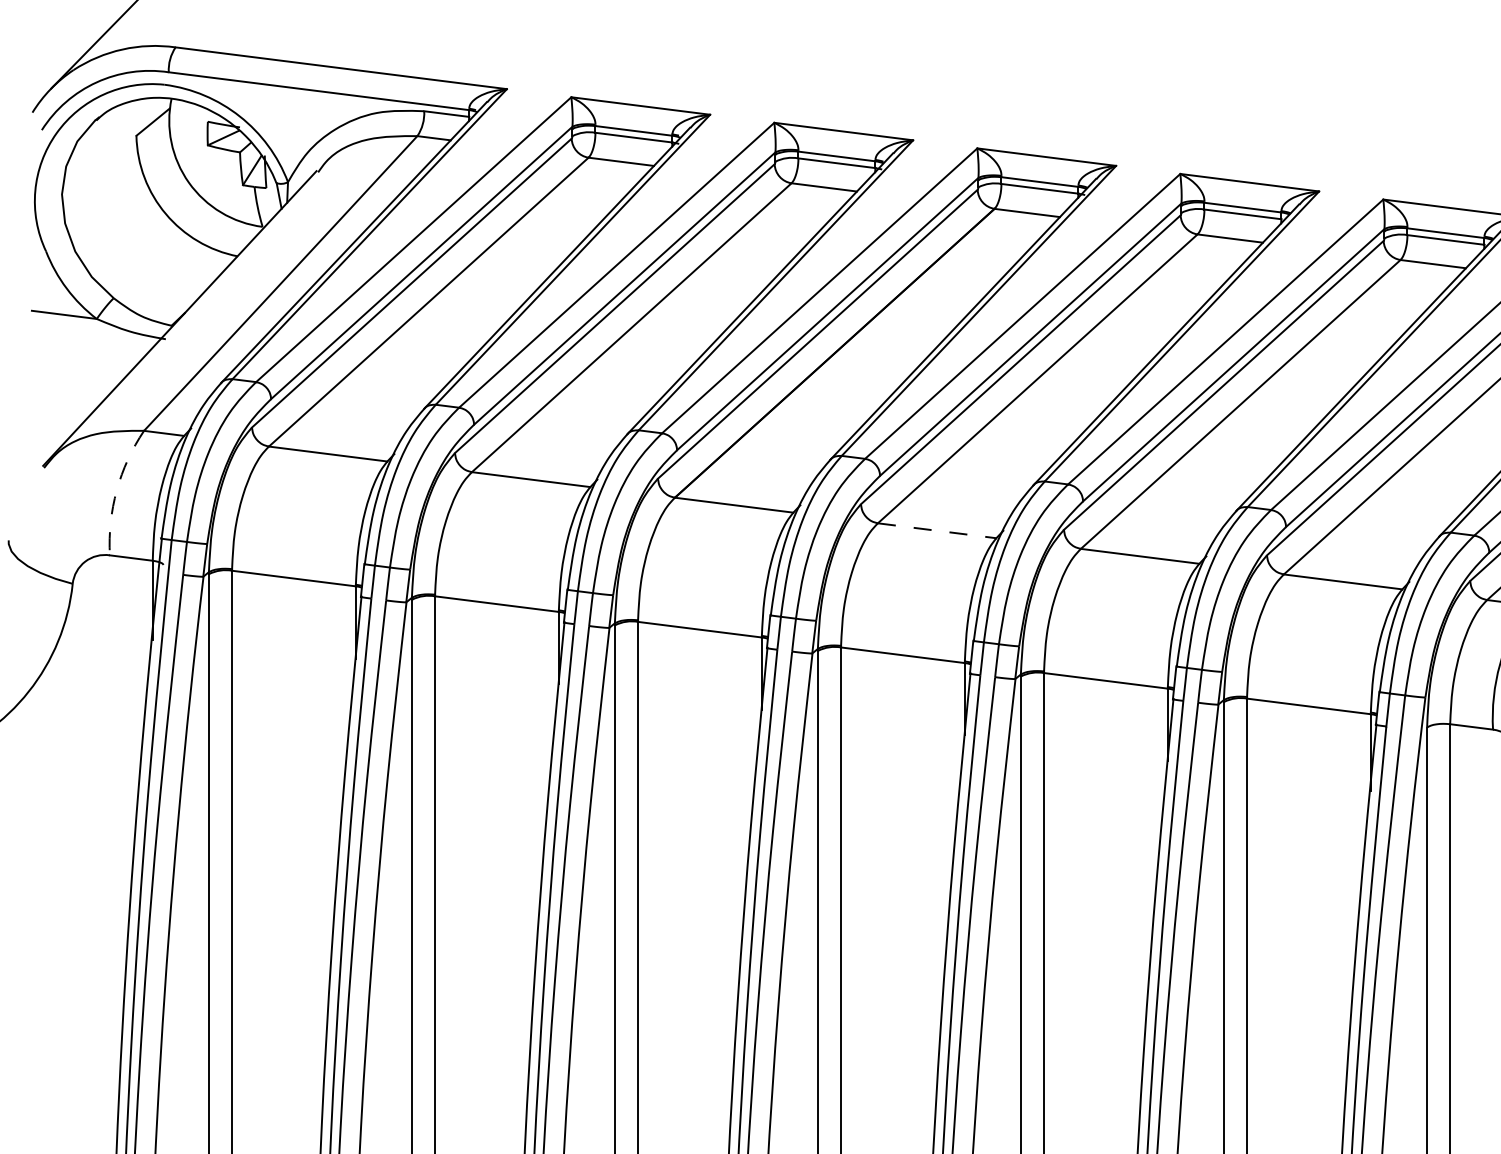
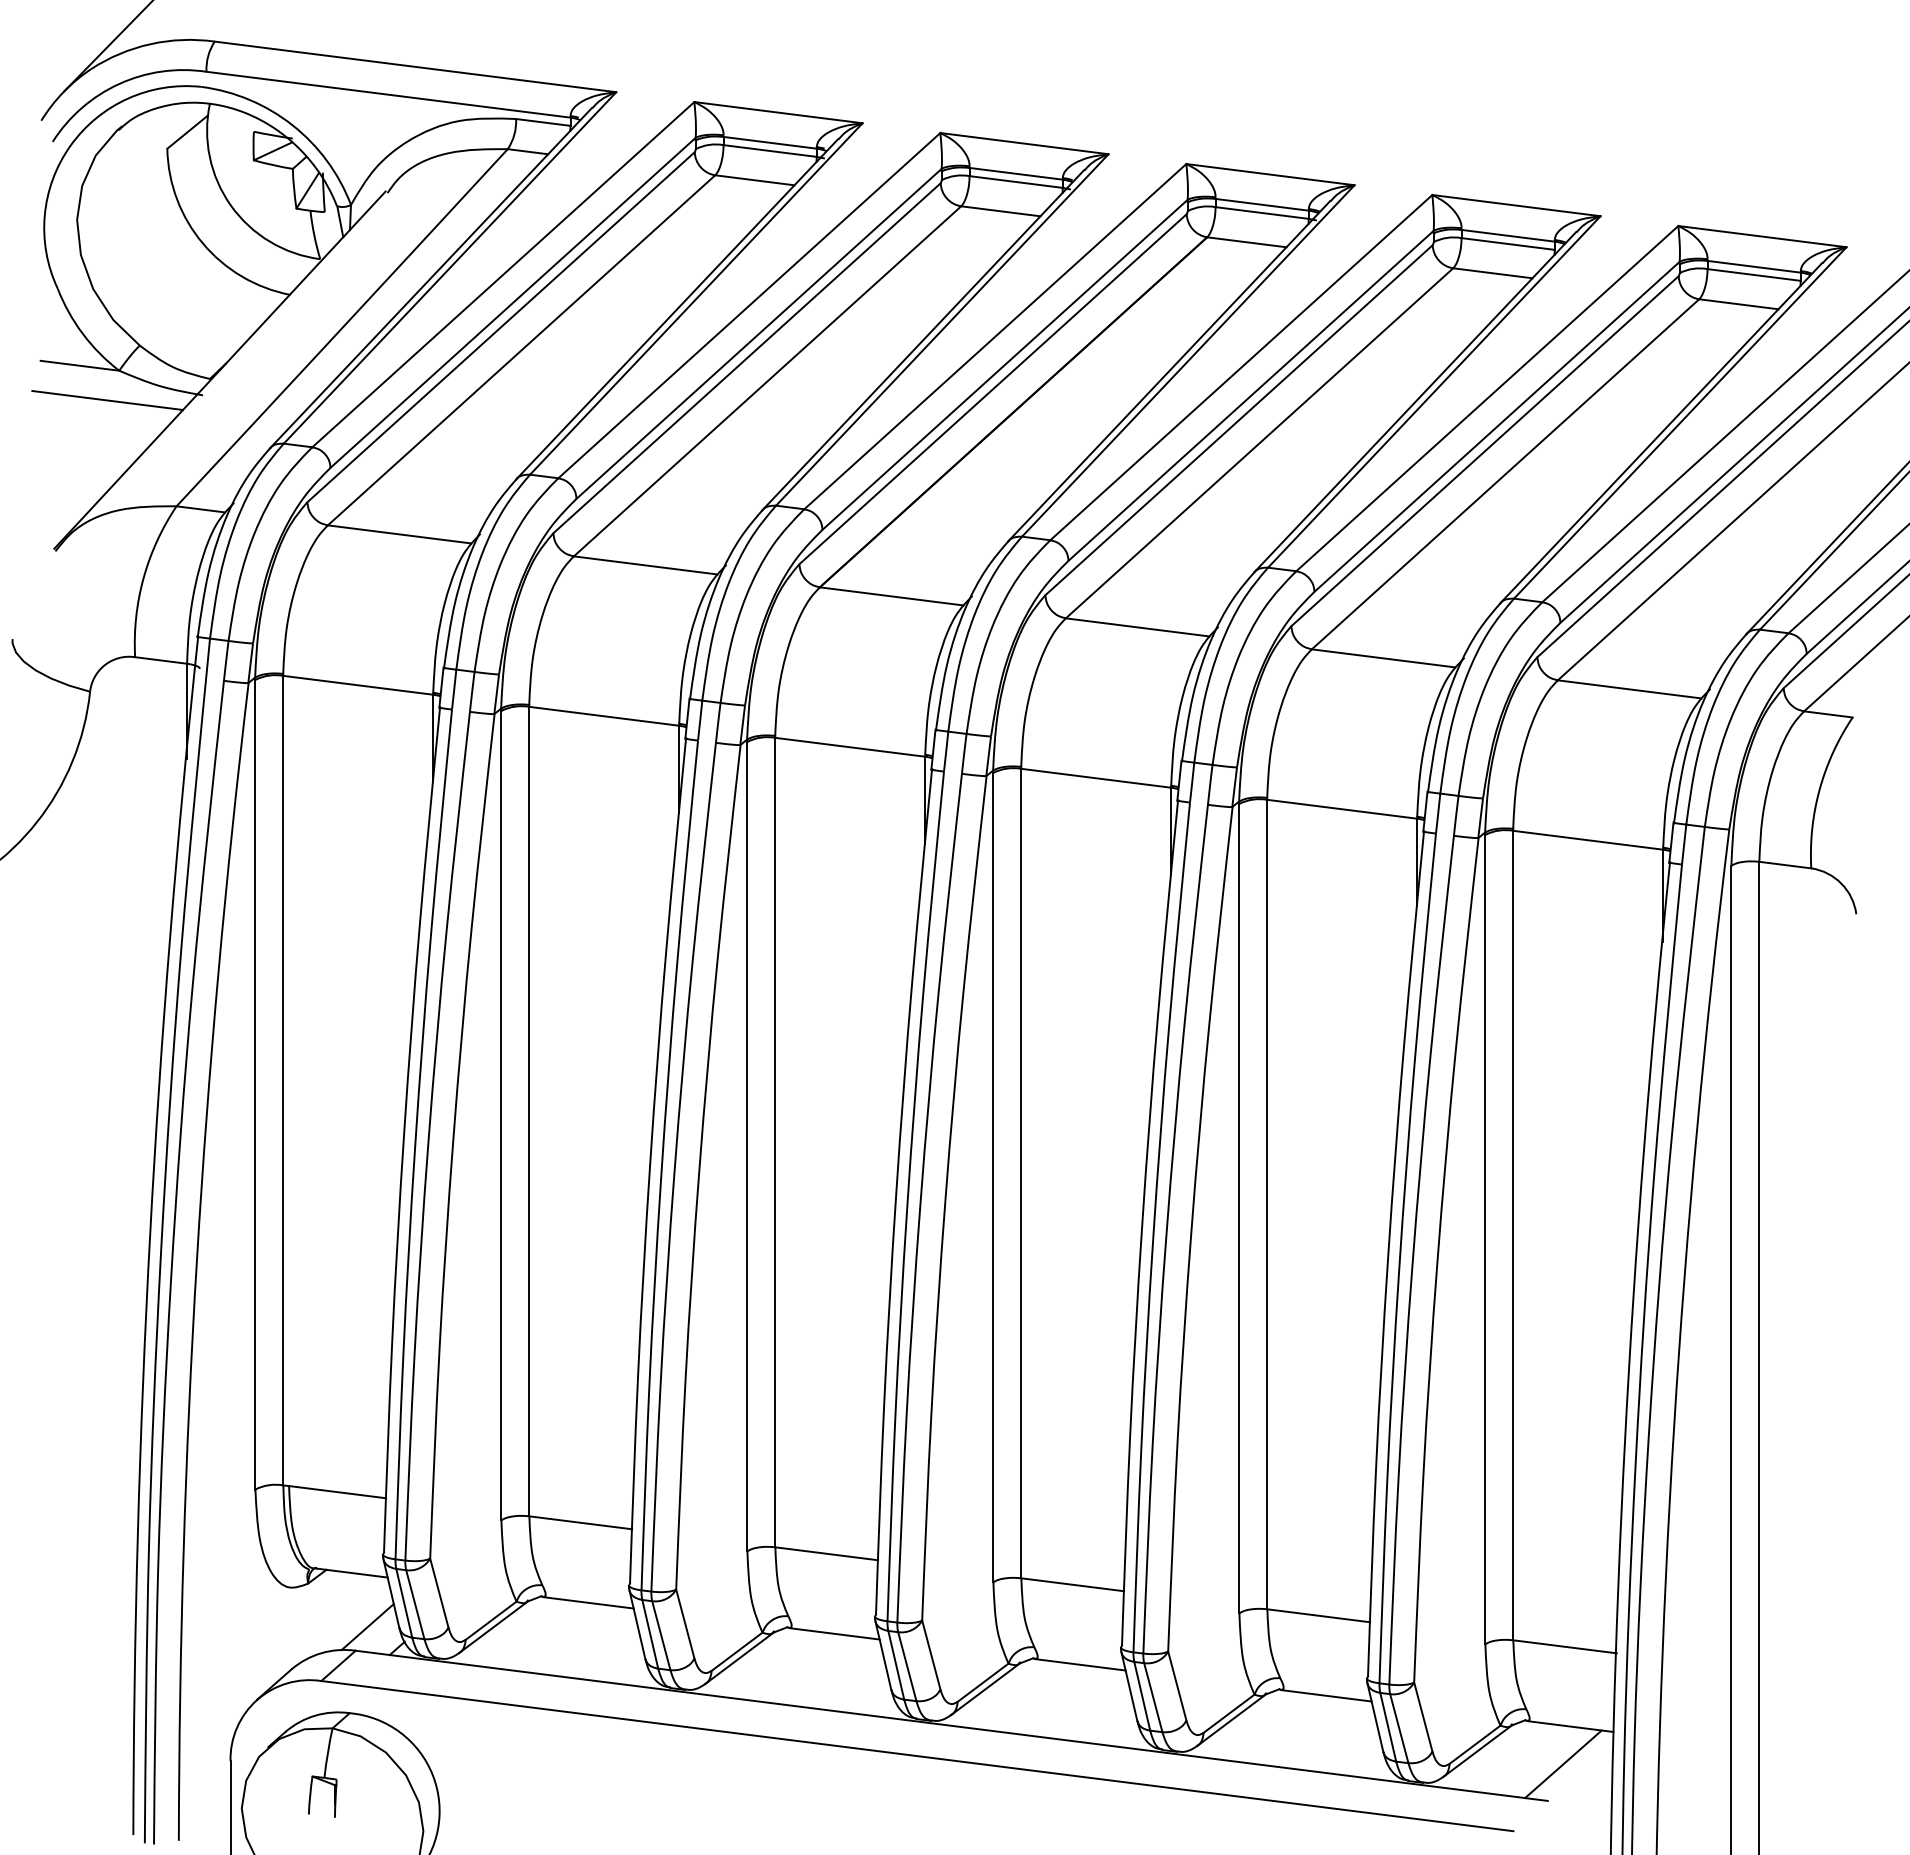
line: (87, 343) -> (107, 400), added
arc: (116, 490) -> (143, 578), dashed -> solid
line: (937, 530) -> (1138, 627), dashed -> solid

